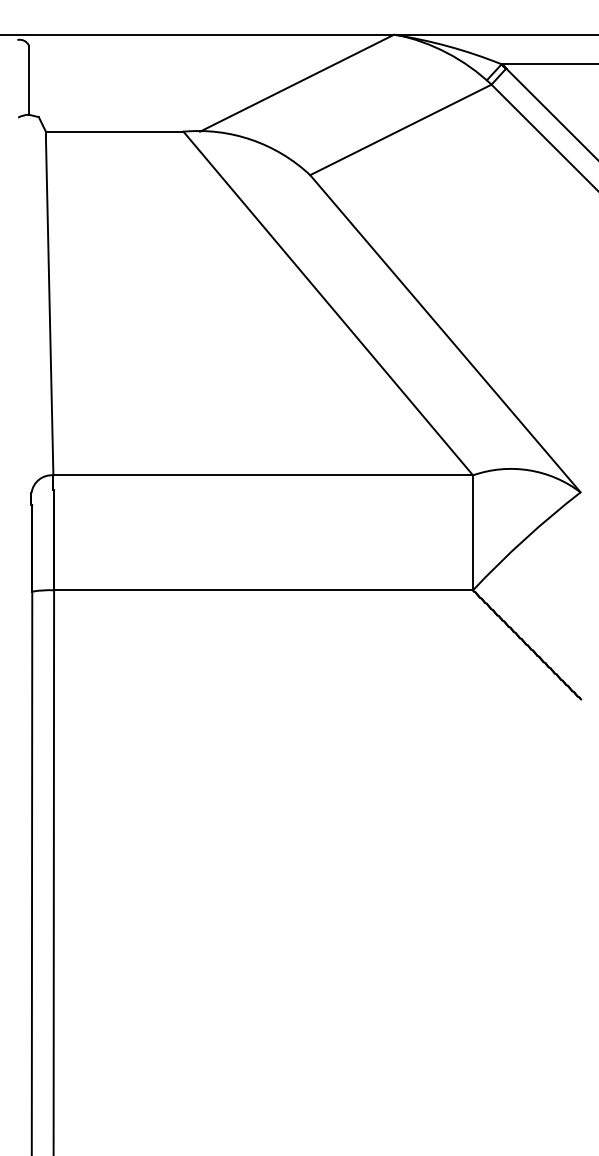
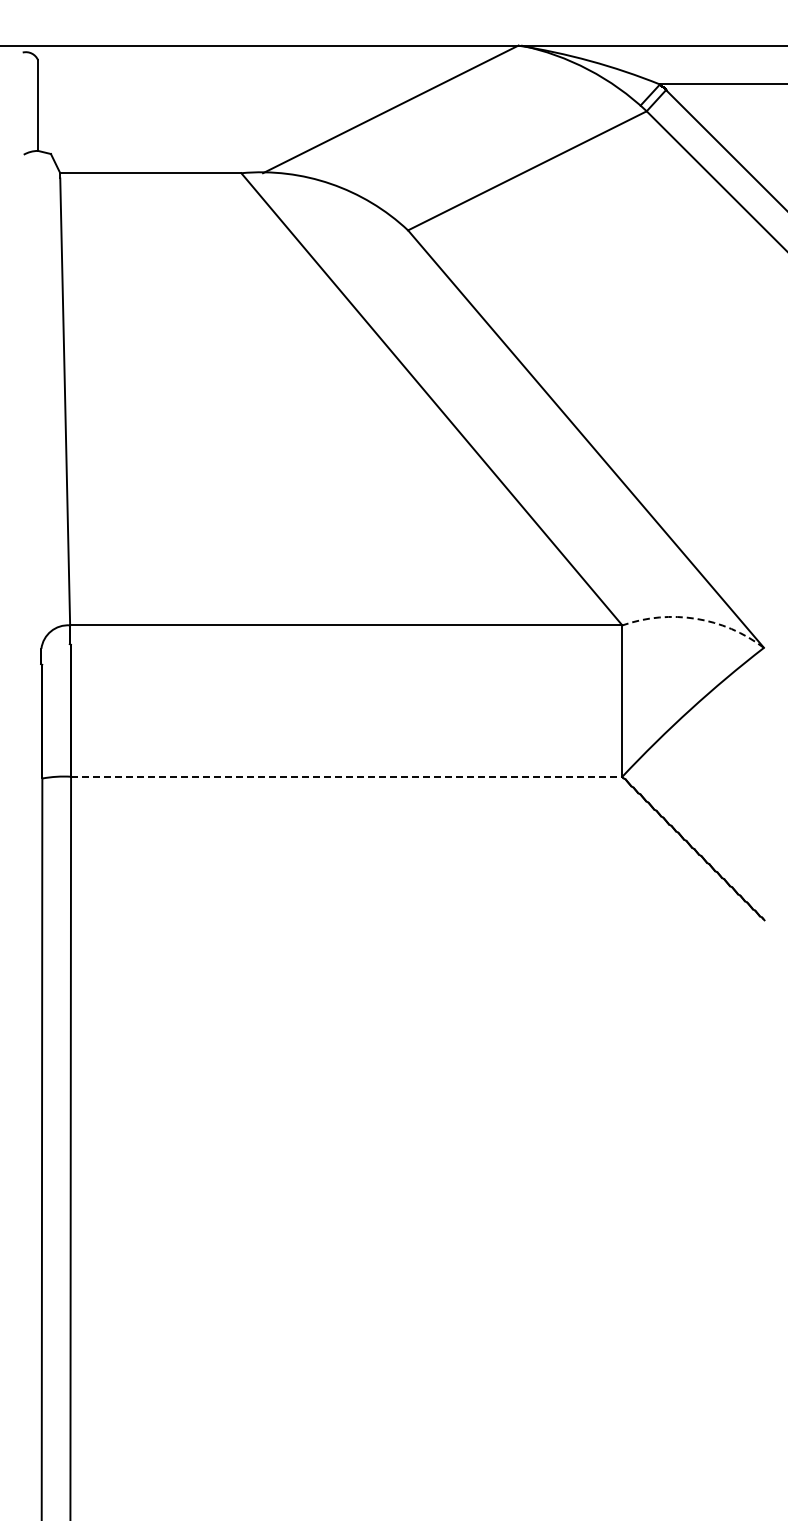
arc: (529, 470) -> (696, 618), solid -> dashed
line: (263, 590) -> (346, 776), solid -> dashed

